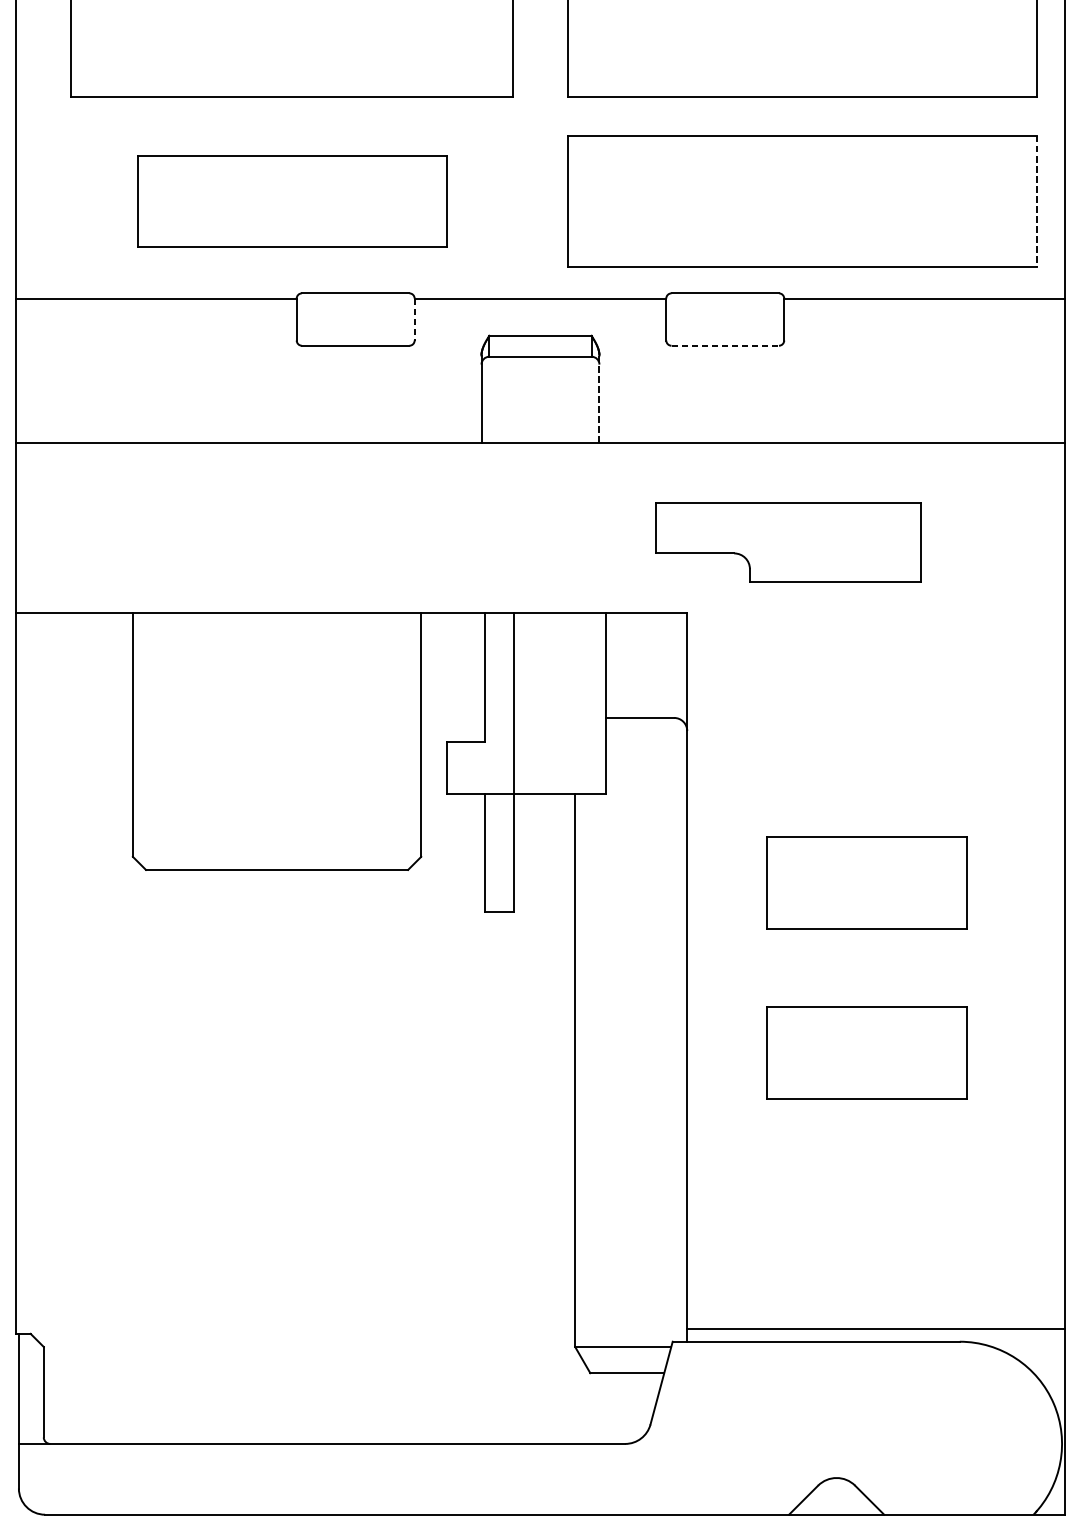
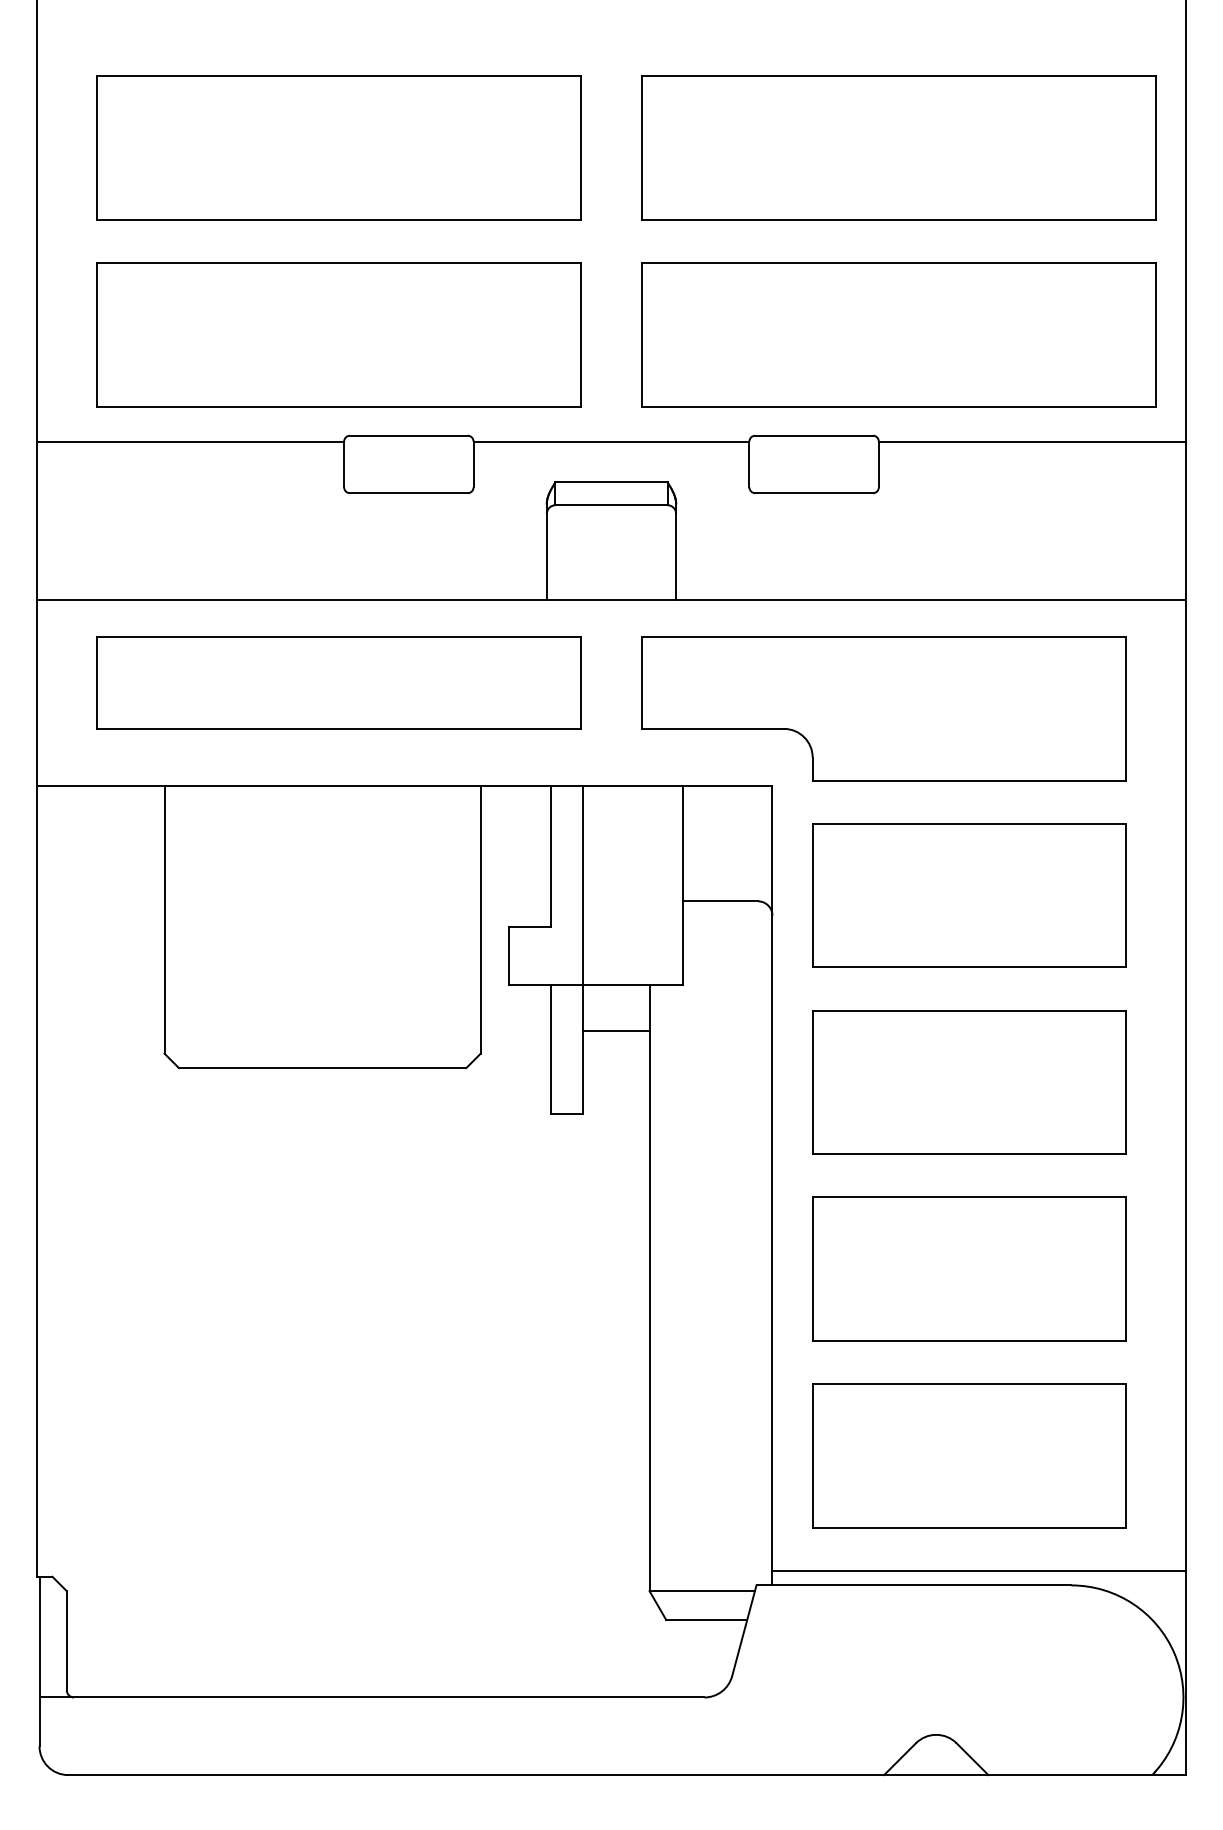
part: (291, 201) -> (338, 334), size x1.43
line: (1037, 201) -> (1156, 335), dashed -> solid
line: (414, 319) -> (473, 464), dashed -> solid
line: (725, 346) -> (814, 493), dashed -> solid
line: (599, 398) -> (676, 551), dashed -> solid
part: (291, 518) -> (338, 682), added
part: (788, 542) -> (883, 708), size x1.67
part: (866, 712) -> (969, 895), added
line: (544, 835) -> (615, 1030), added
part: (866, 883) -> (969, 1082), size x1.43
part: (866, 1052) -> (969, 1268), size x1.43
part: (866, 1223) -> (969, 1455), added

